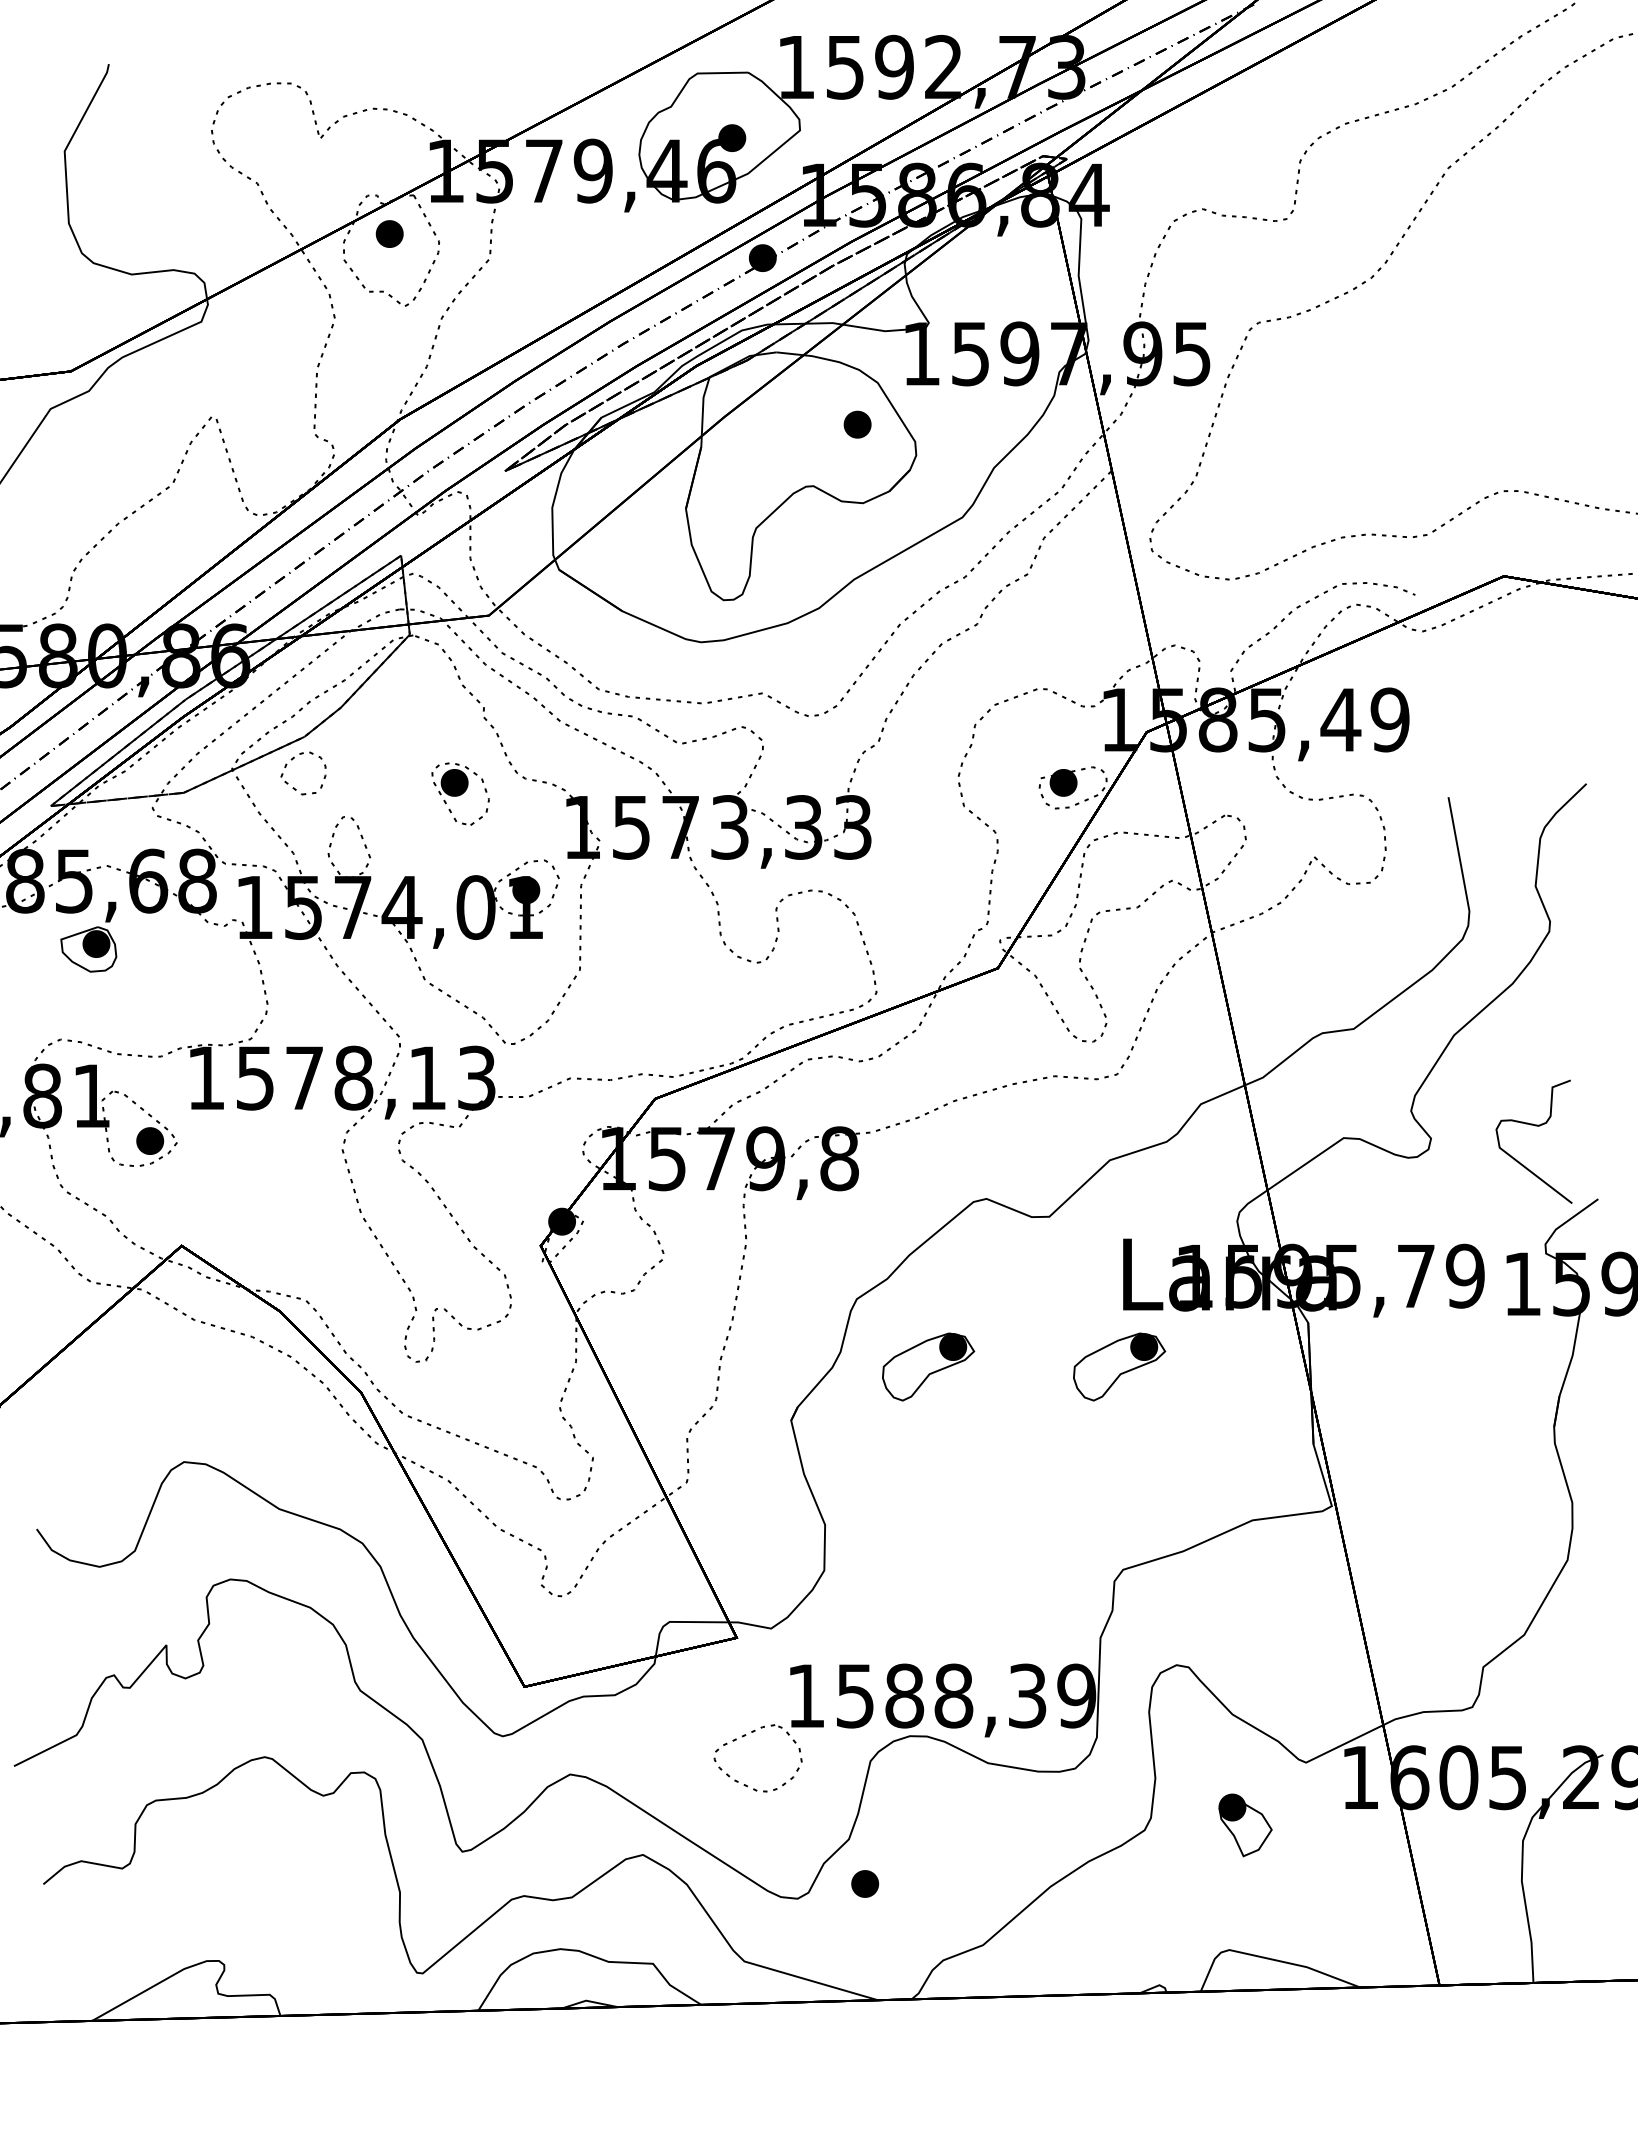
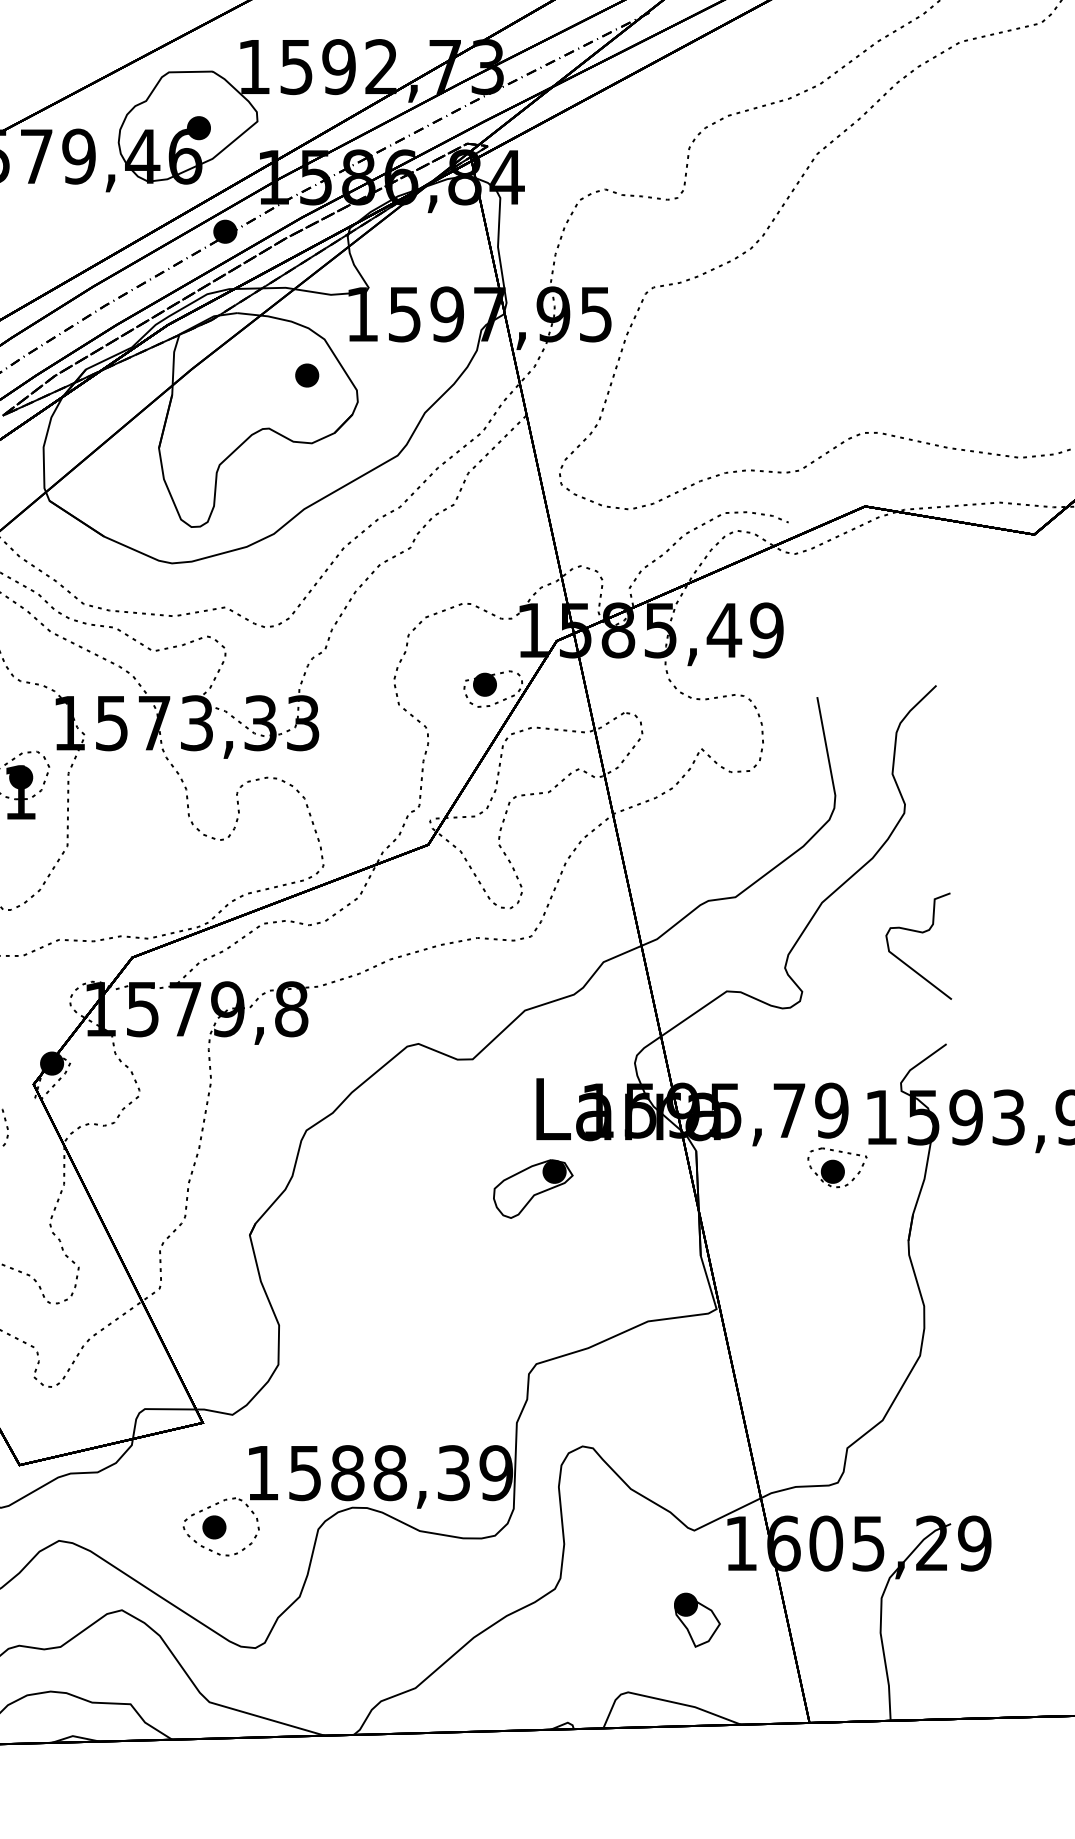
curve: (1535, 1126) -> (920, 933), moved
part: (1471, 1342) -> (837, 1167), added
part: (928, 1366) -> (368, 1188), removed
part: (1245, 1825) -> (697, 1620), moved
part: (865, 1883) -> (214, 1527), moved

